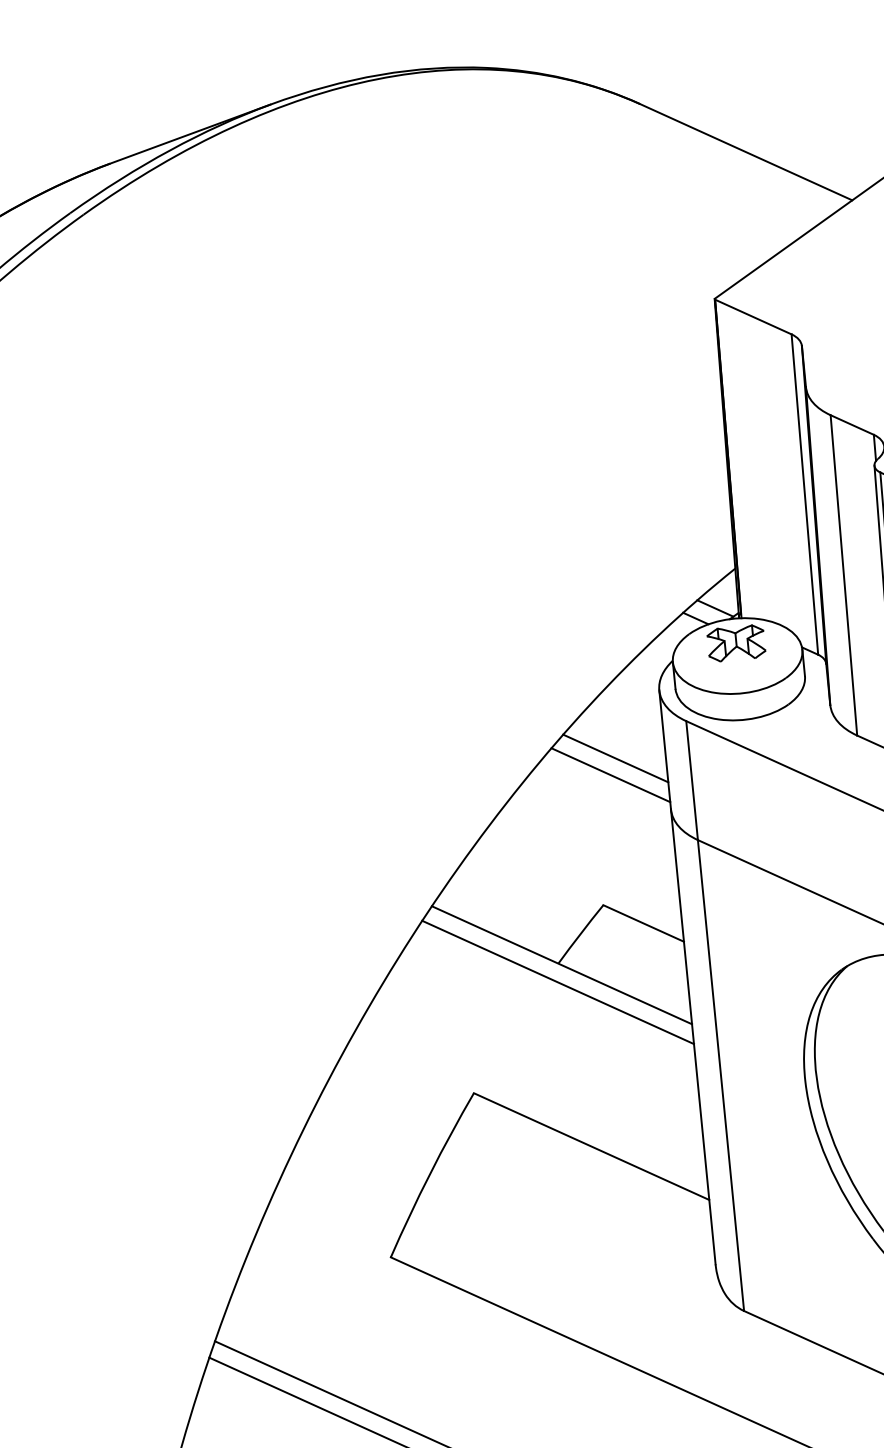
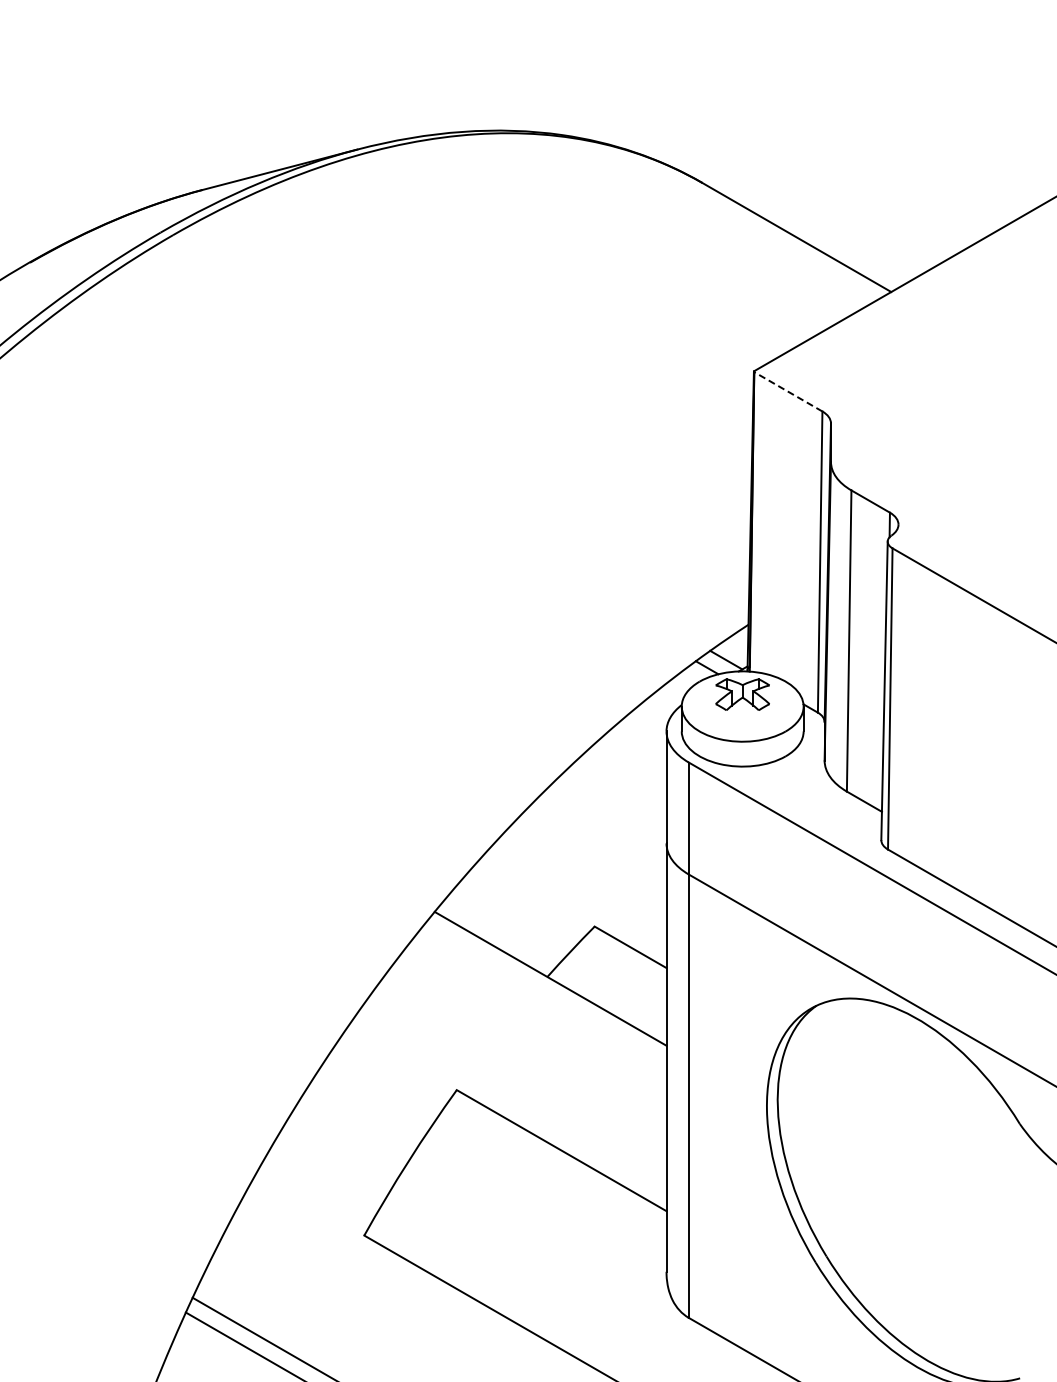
line: (752, 316) -> (787, 391), solid -> dashed
line: (615, 758) -> (619, 790), removed
line: (610, 774) -> (613, 805), removed
line: (558, 982) -> (545, 994), removed

